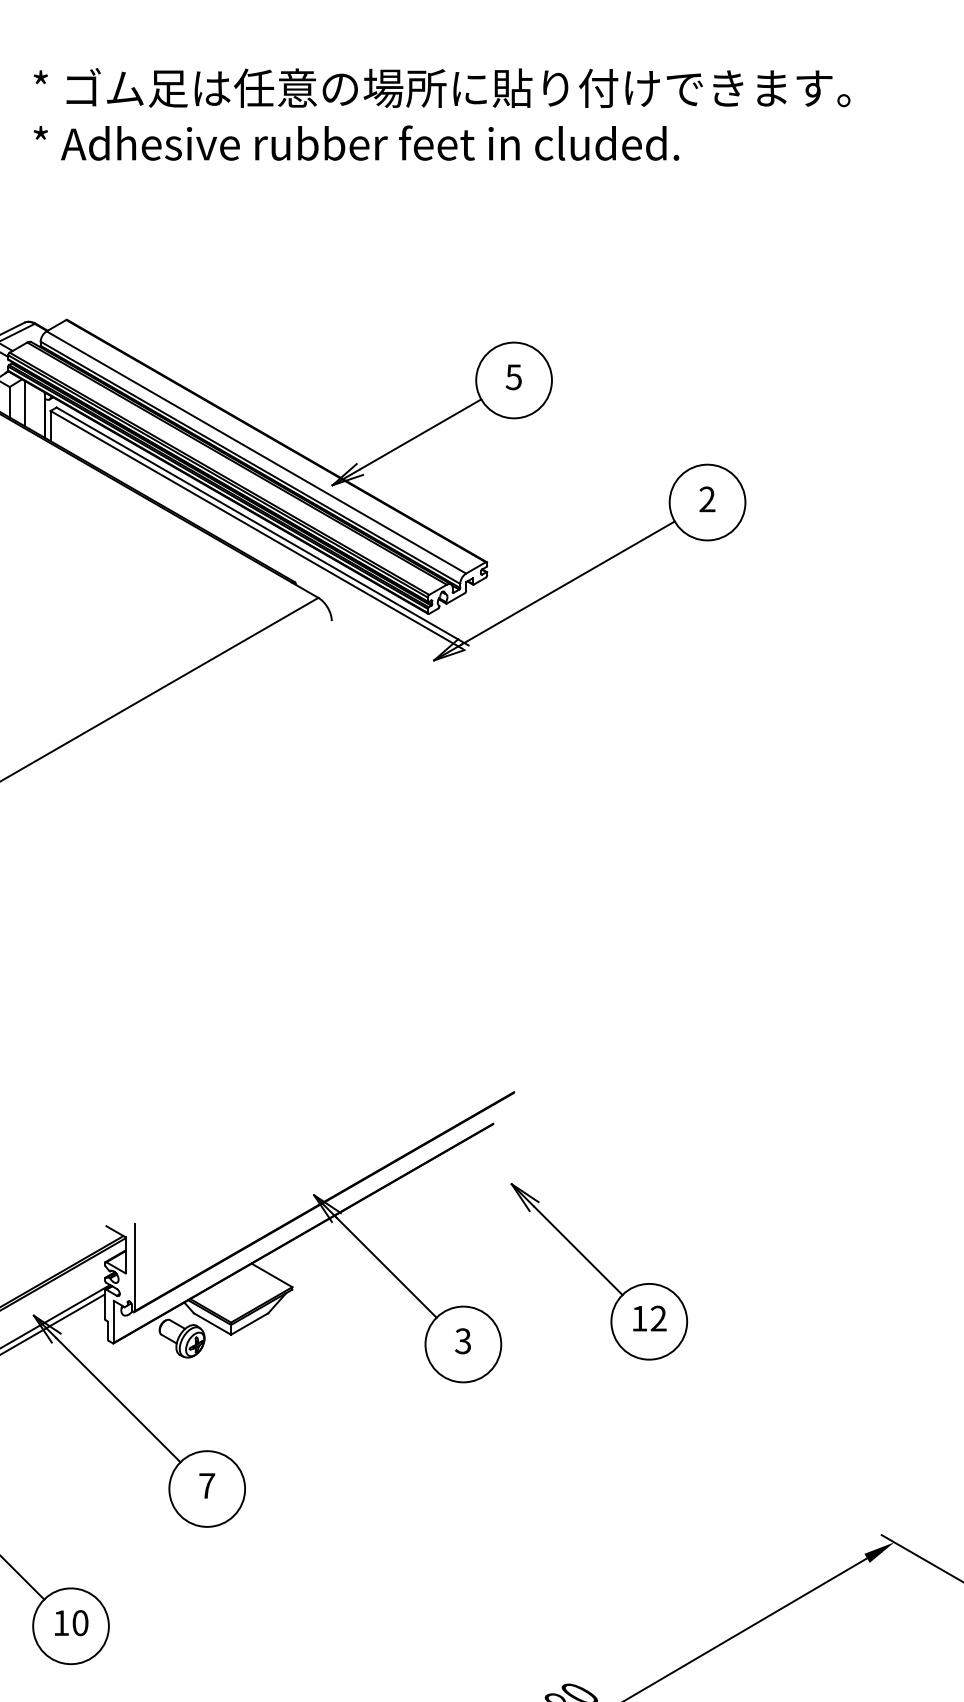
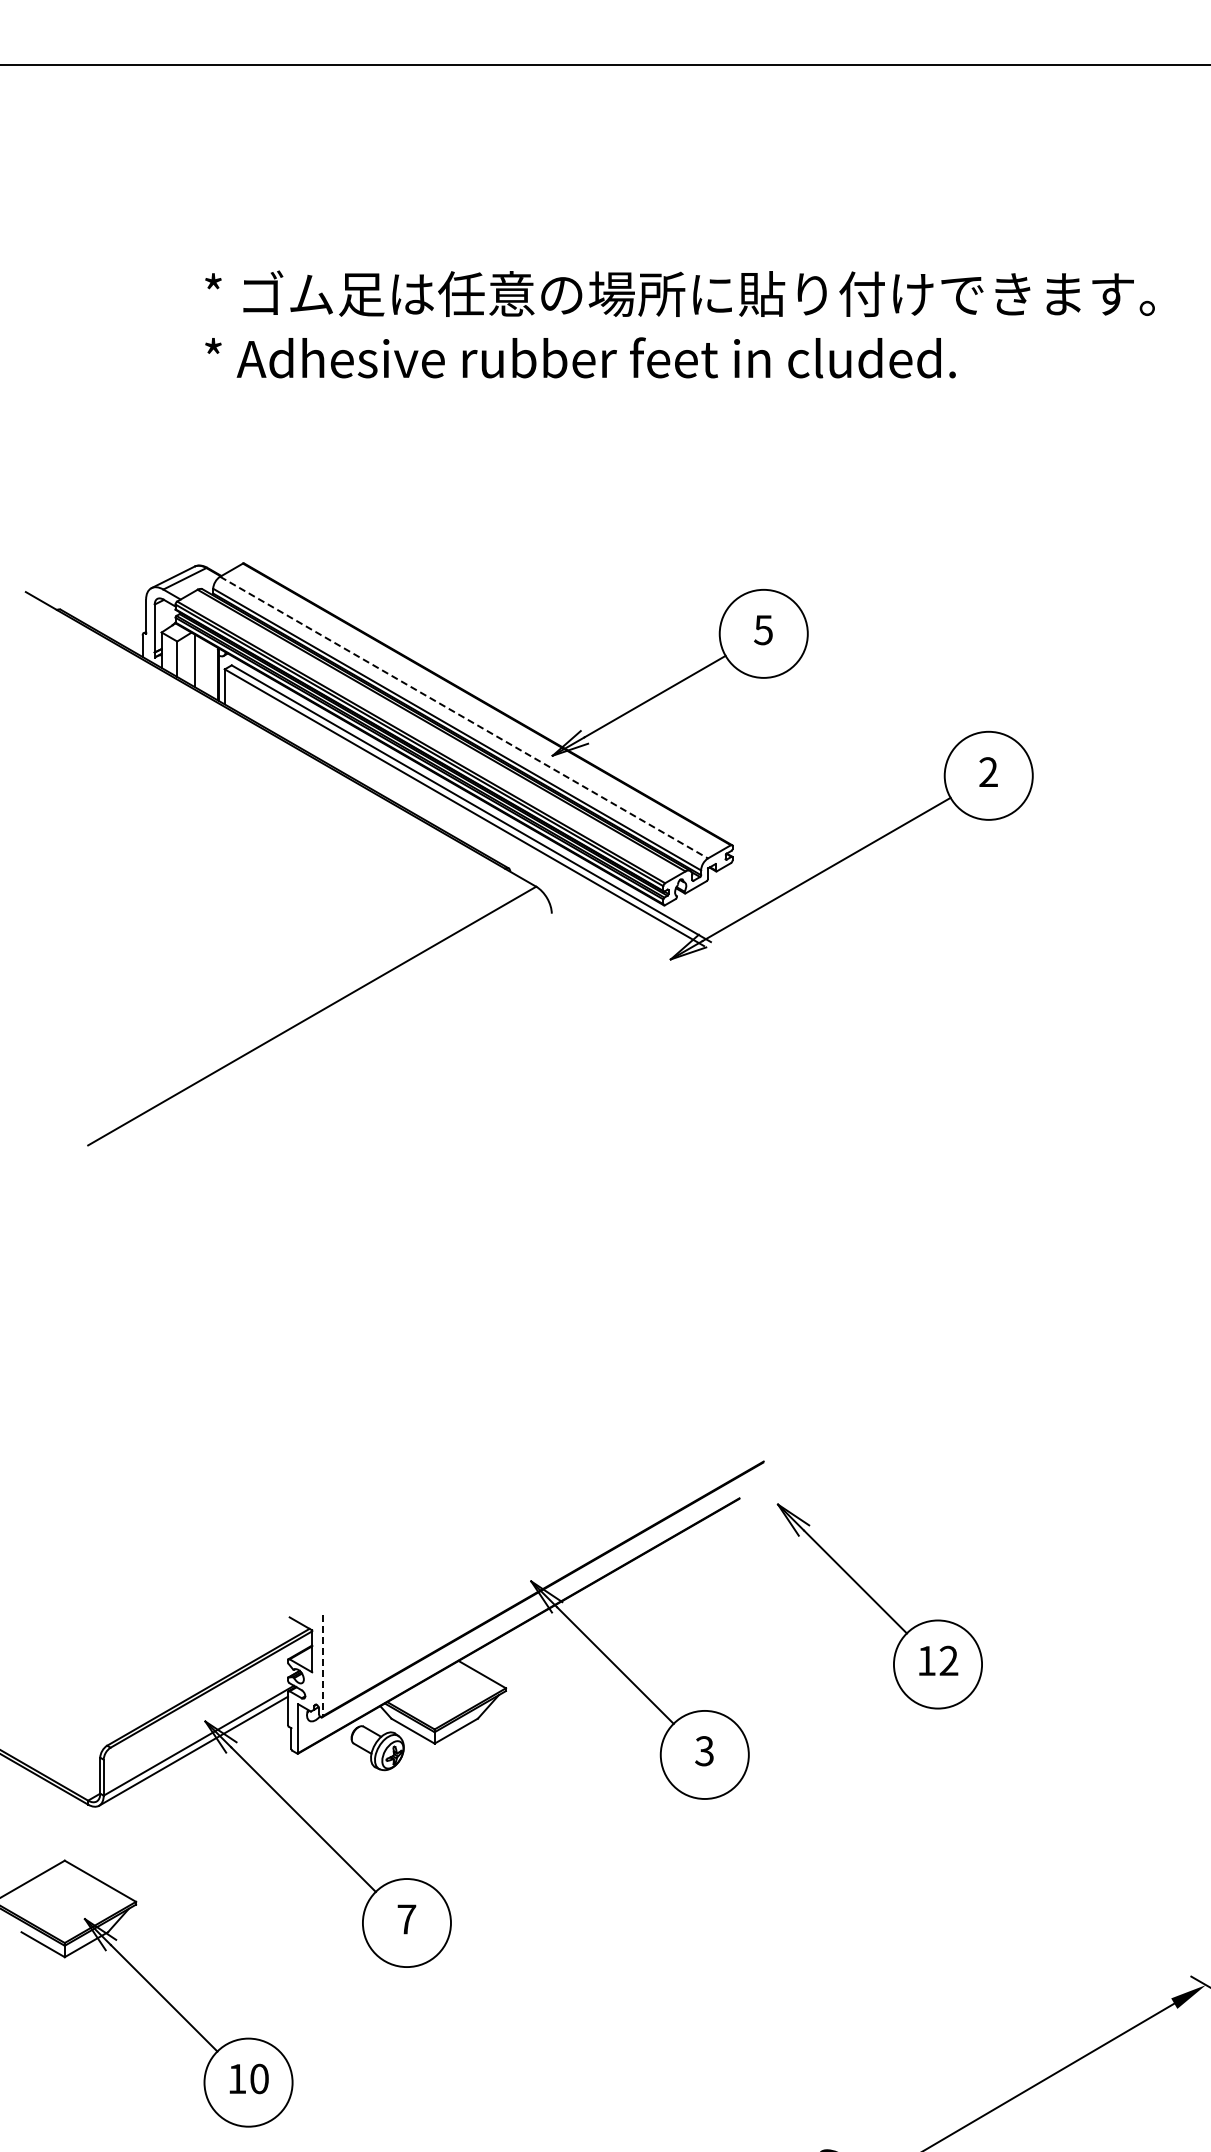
line: (256, 452) -> (464, 717), solid -> dashed
line: (134, 1268) -> (322, 1666), solid -> dashed
part: (598, 1271) -> (879, 1606), moved

